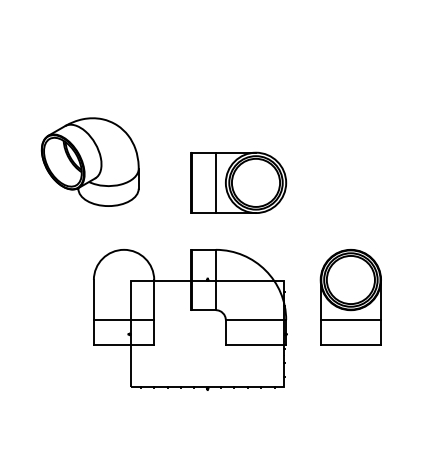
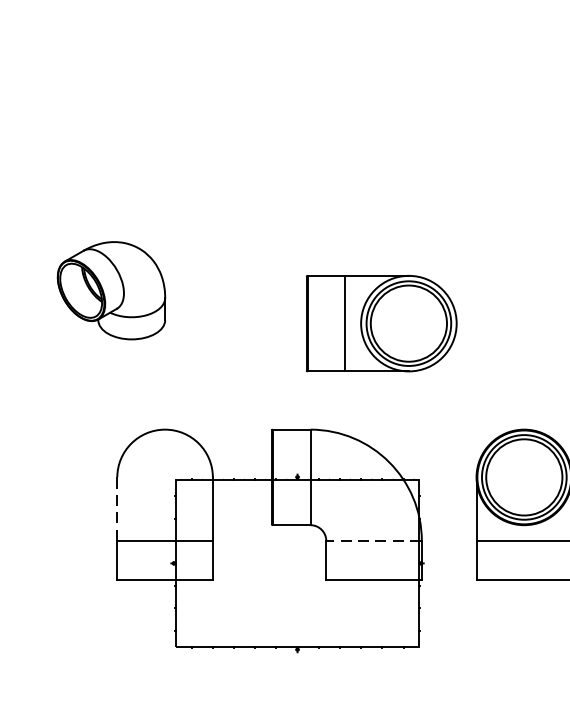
part: (89, 161) -> (110, 289), size x0.7
part: (238, 182) -> (381, 323), moved
line: (93, 300) -> (116, 509), solid -> dashed
line: (256, 320) -> (374, 541), solid -> dashed

